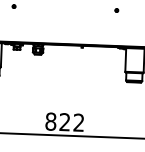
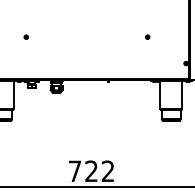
text: (50, 121) -> (74, 171), 822 -> 722

